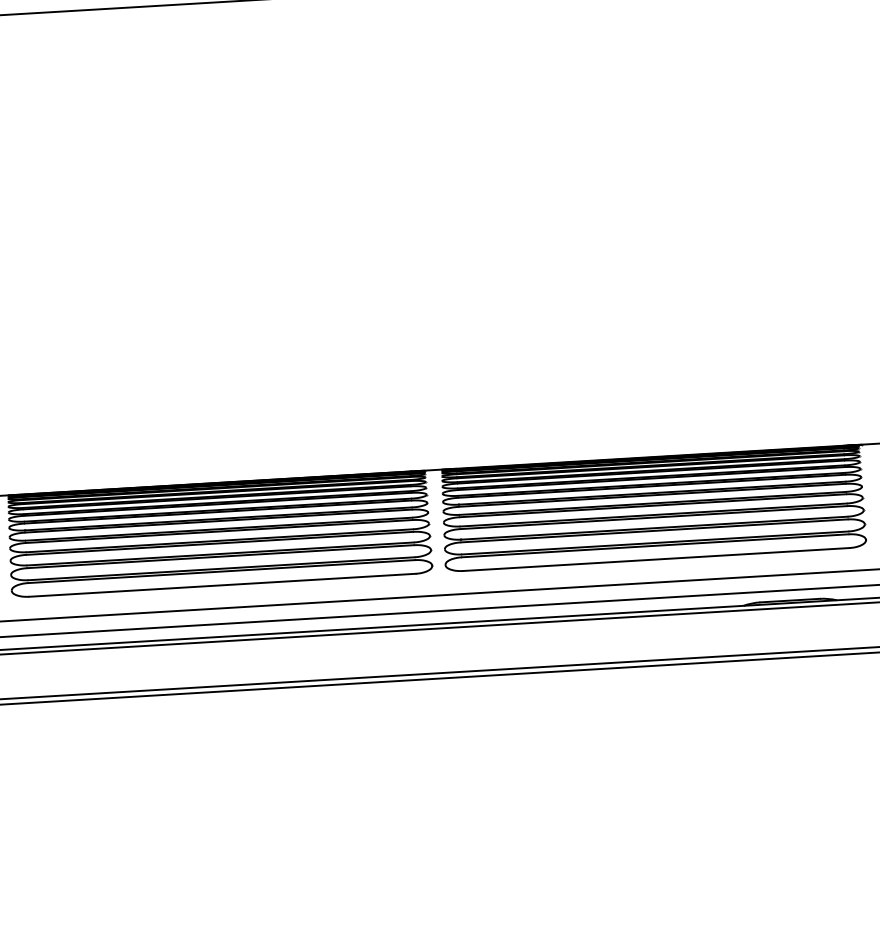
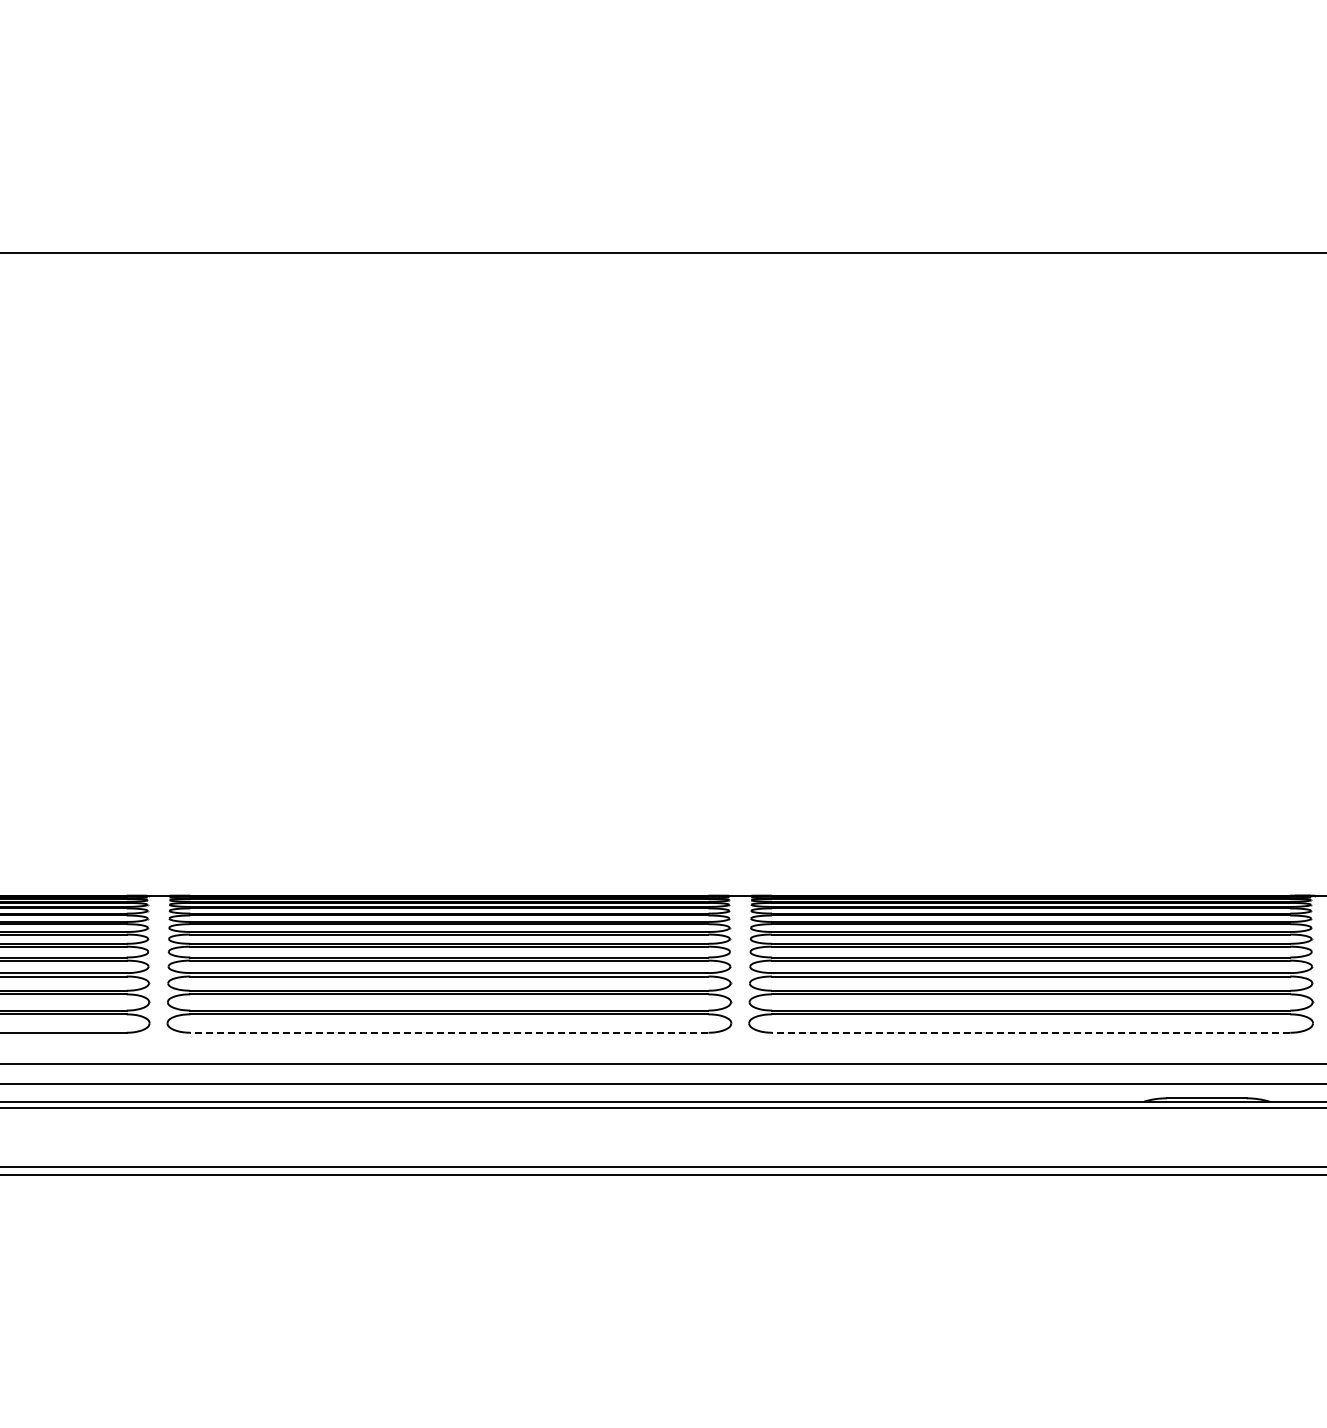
line: (655, 559) -> (1030, 1032), solid -> dashed
line: (221, 585) -> (448, 1032), solid -> dashed

